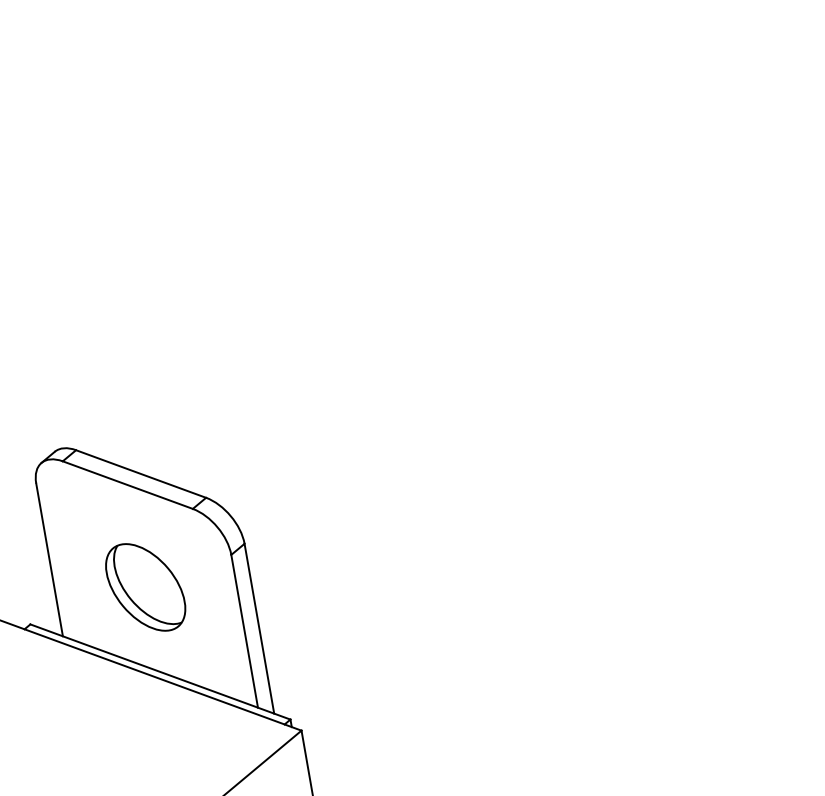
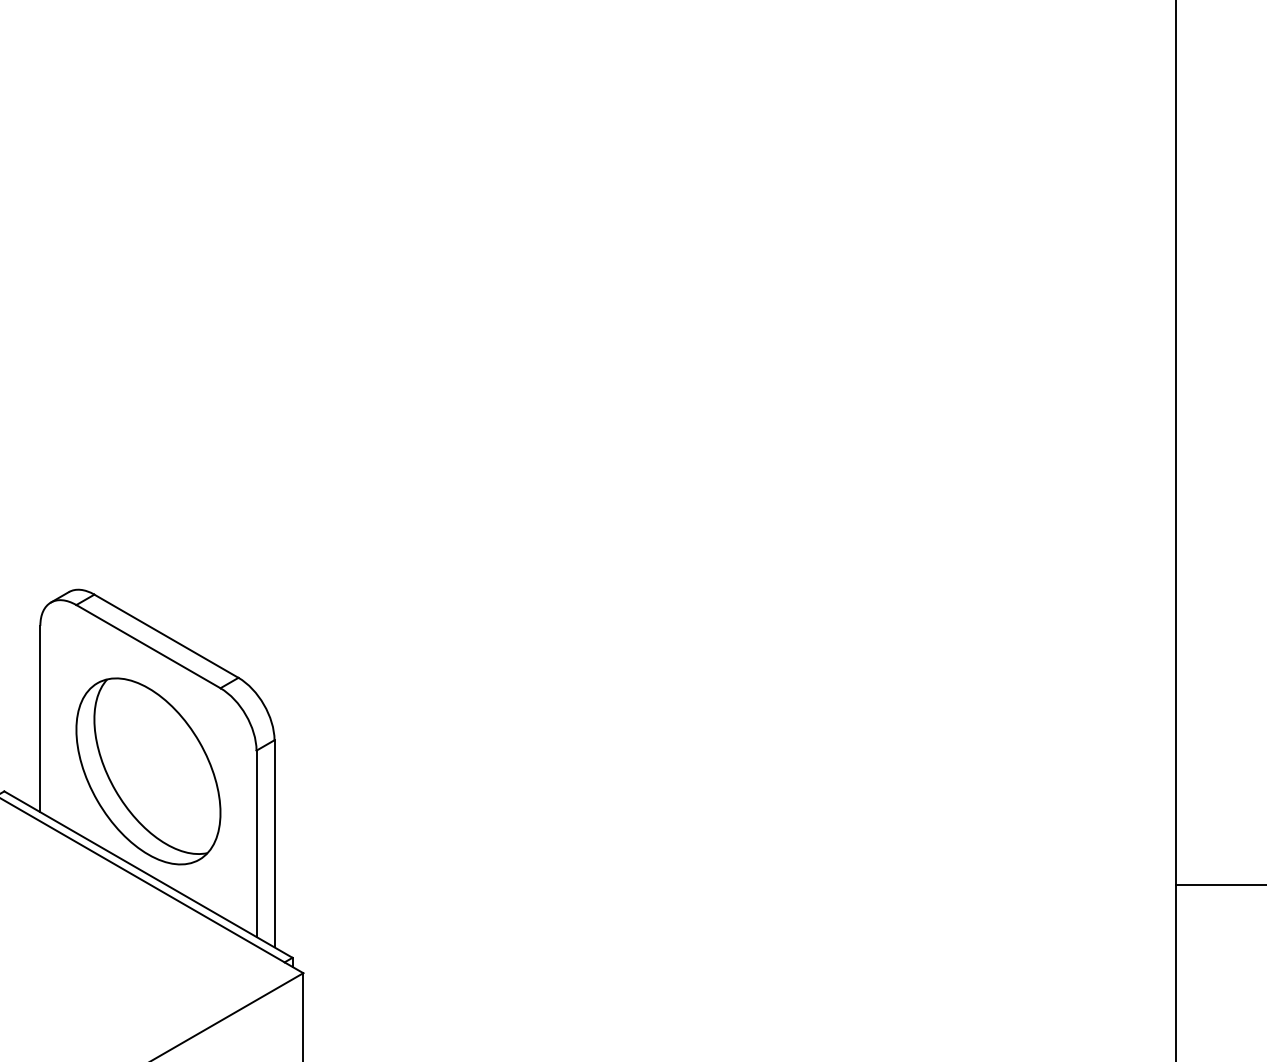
part: (145, 587) -> (148, 771), size x1.67

